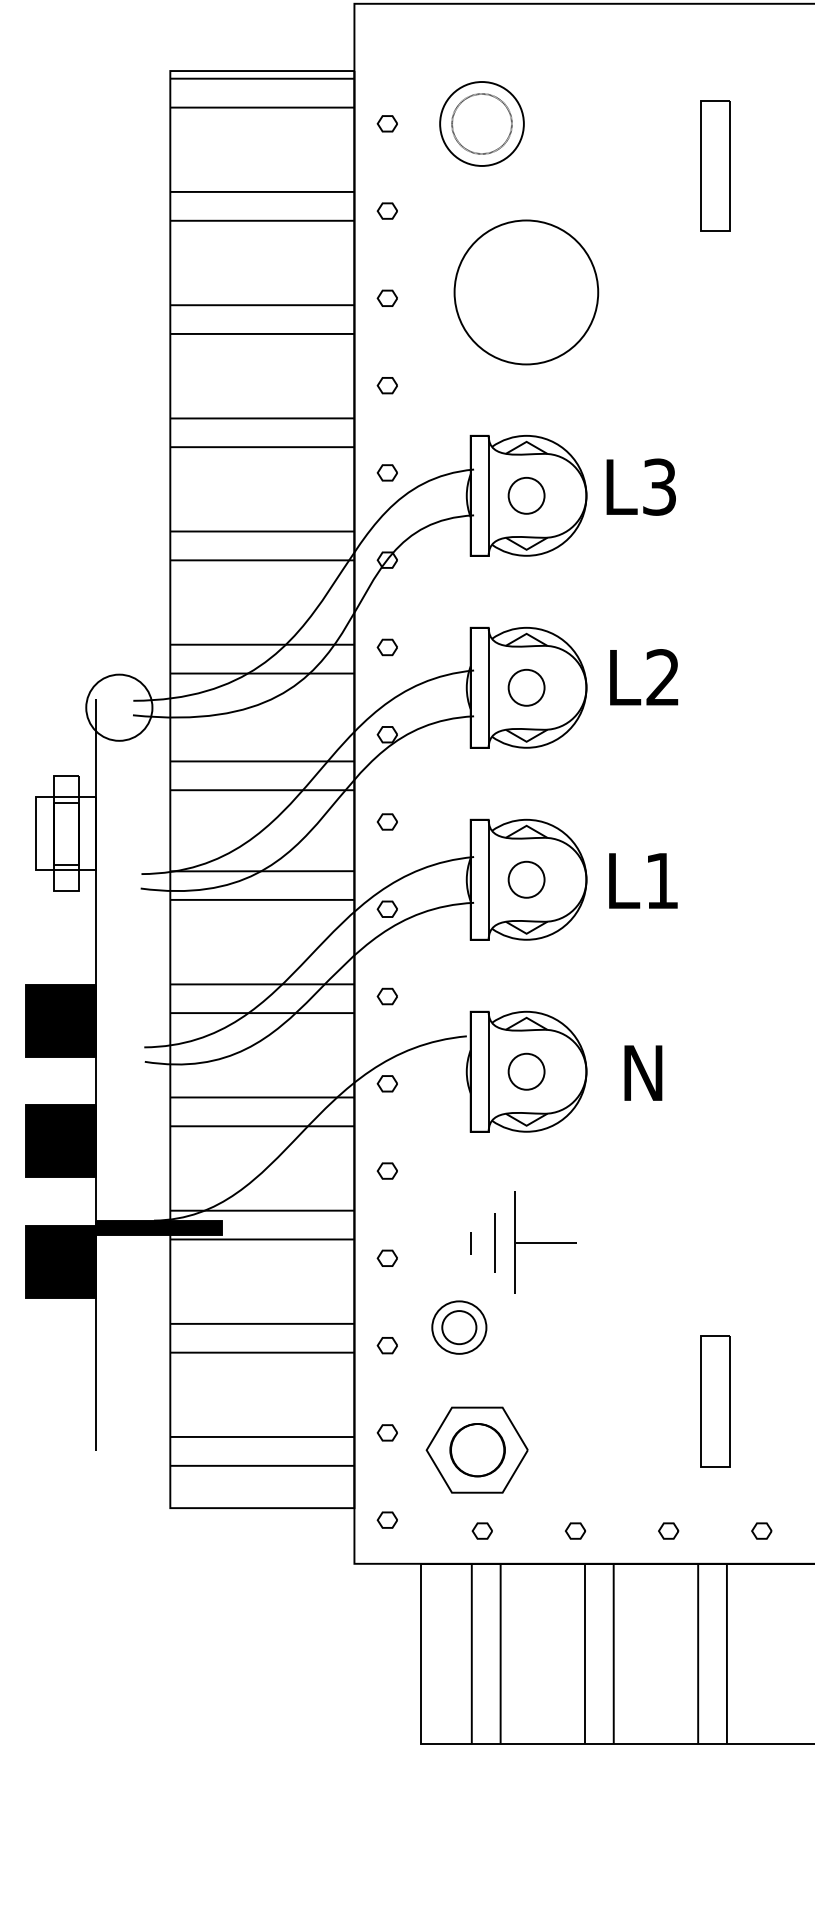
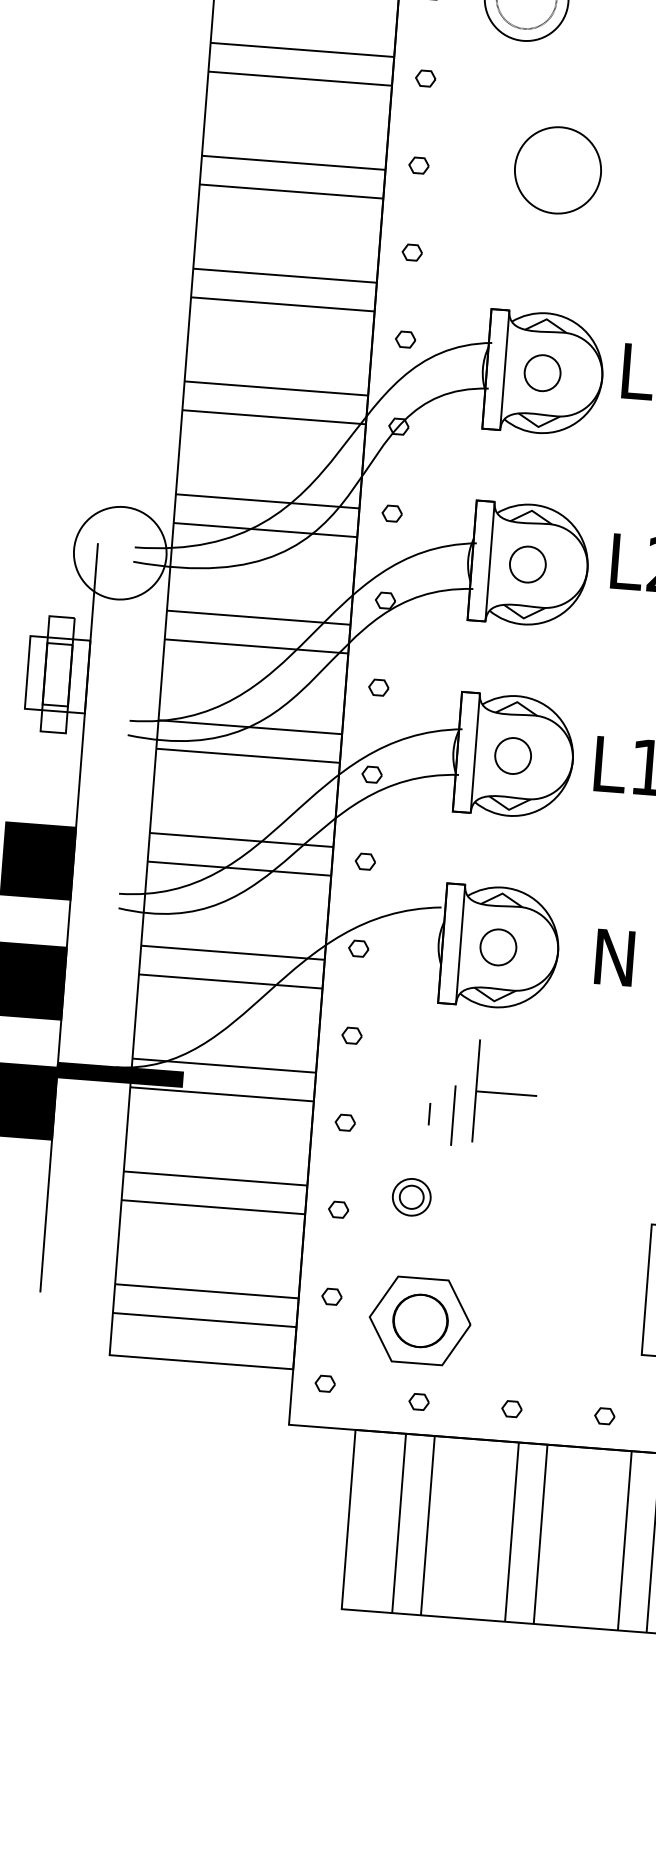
part: (526, 292) -> (558, 170), size x0.6
circle: (119, 707) -> (120, 552), size x1.4
part: (545, 1242) -> (506, 1093), moved
part: (459, 1327) -> (411, 1197), size x0.7

